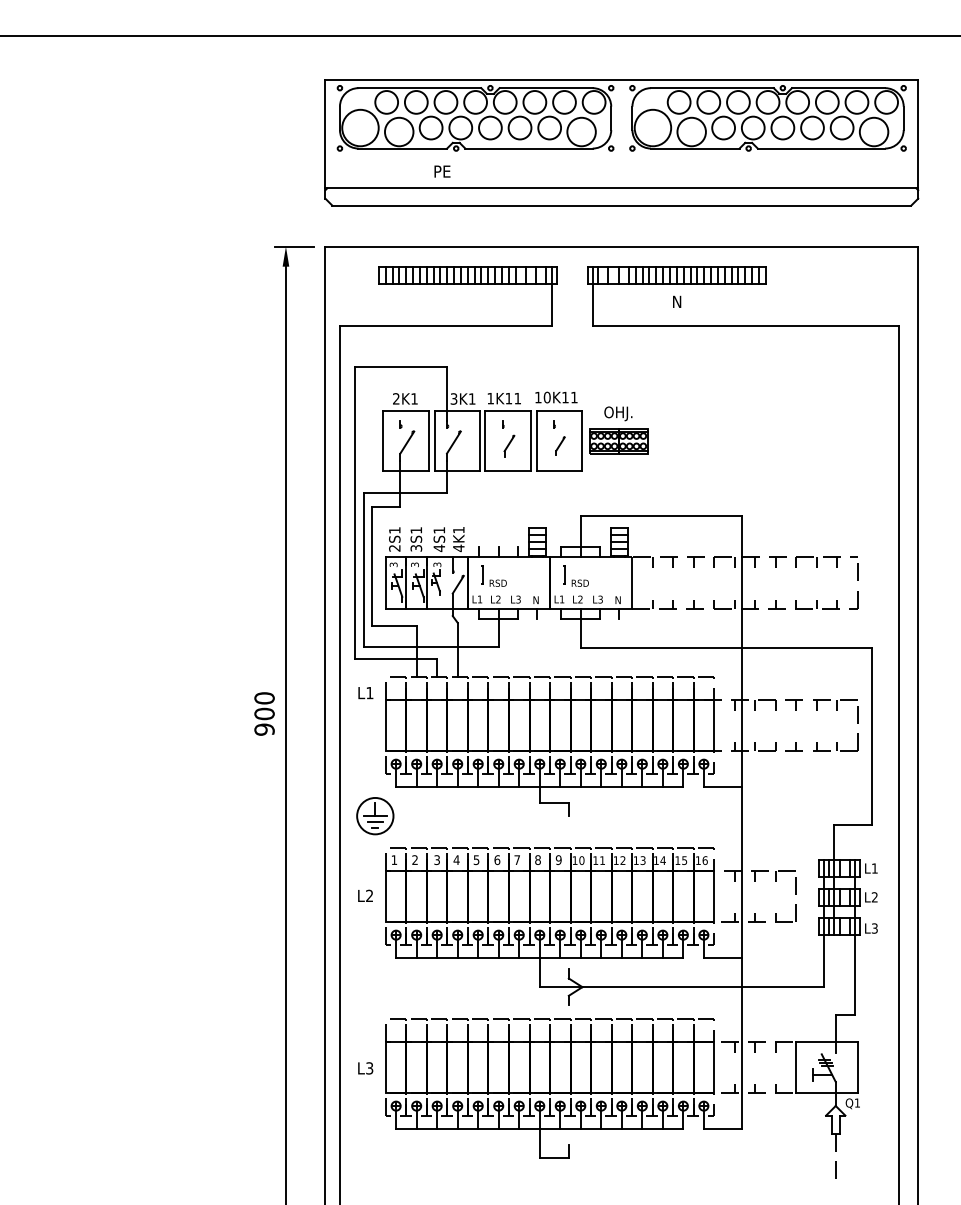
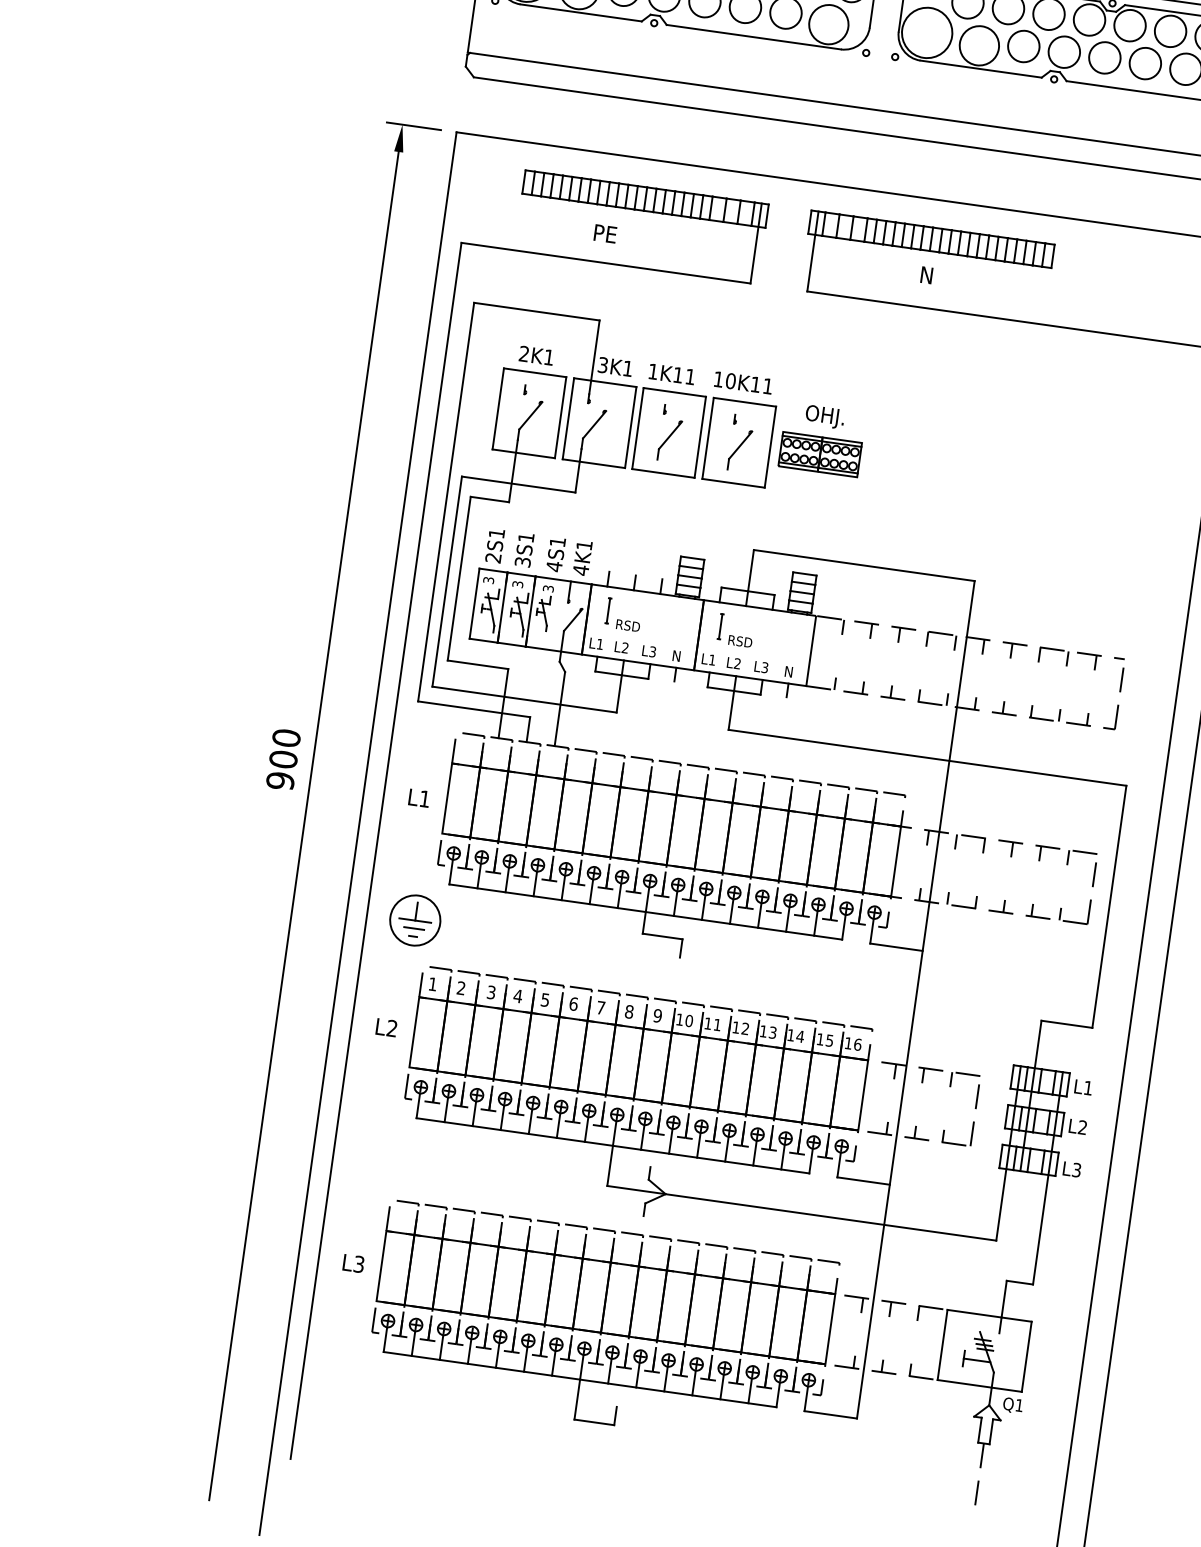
text: (442, 171) -> (605, 233), moved
part: (509, 445) -> (670, 439), size x1.43
part: (560, 445) -> (739, 449), size x1.67
text: (365, 693) -> (418, 798), moved

